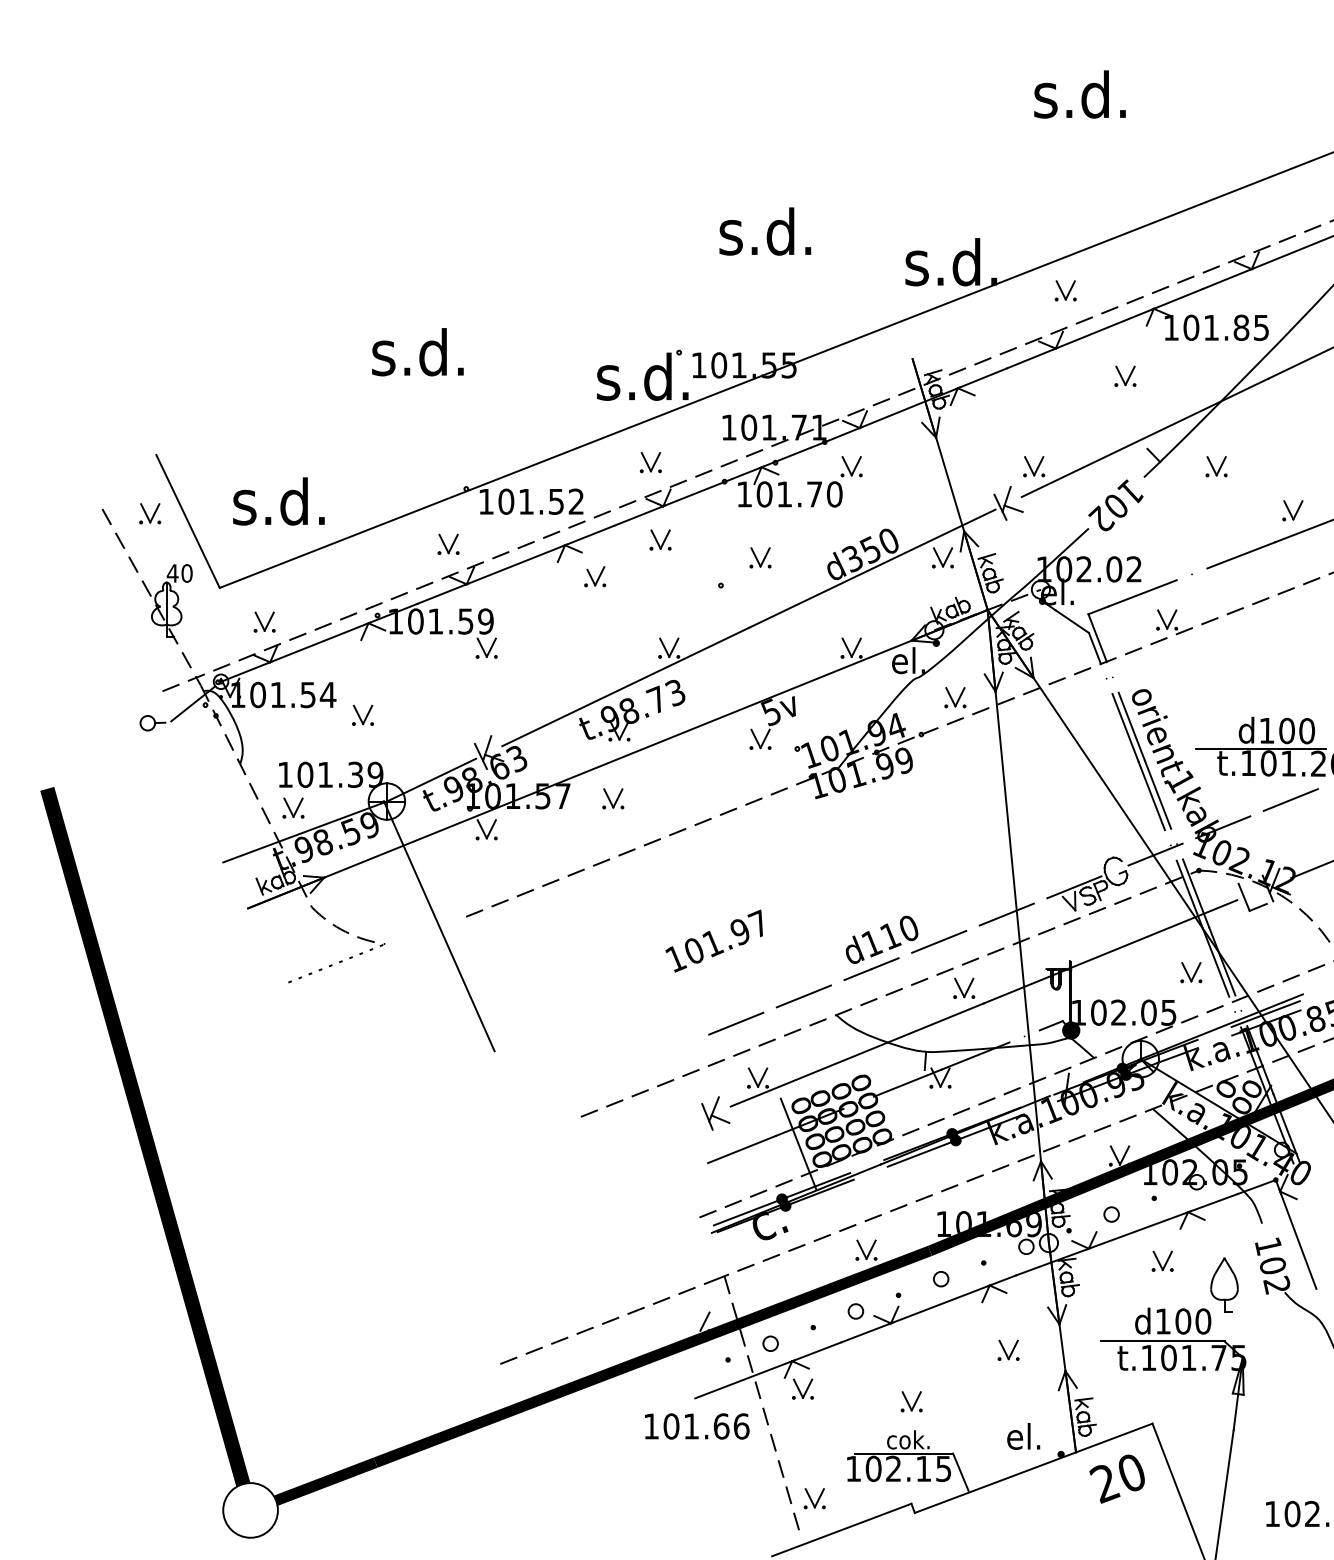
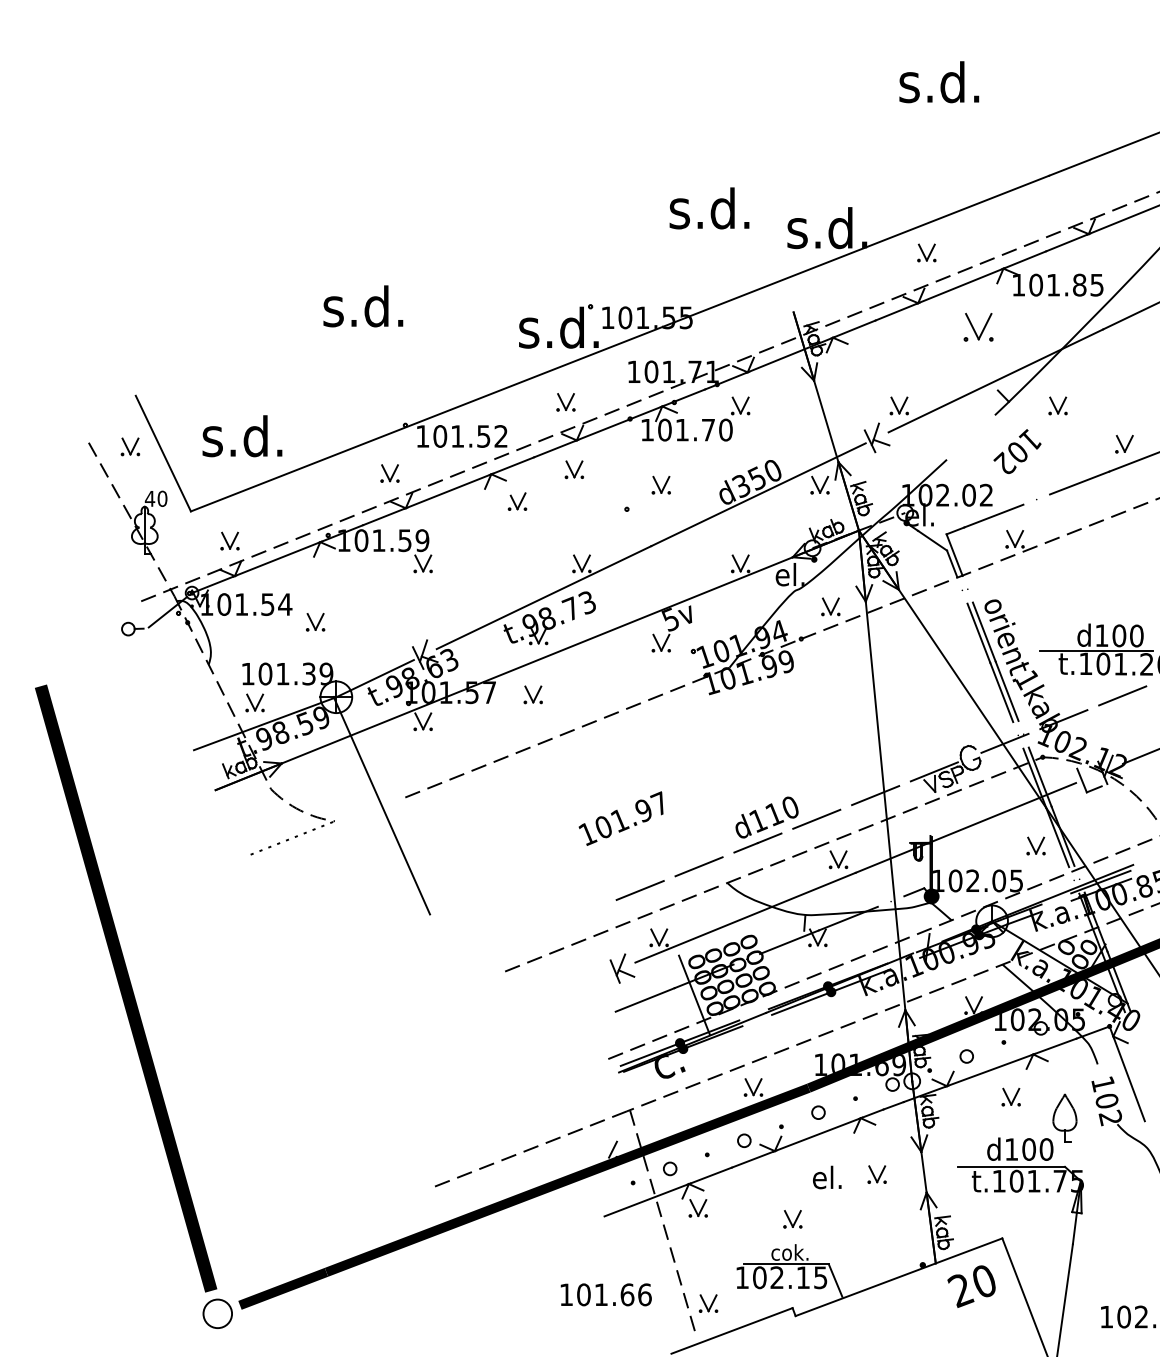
text: (765, 231) -> (709, 208), moved
part: (1125, 376) -> (978, 327), size x1.6
text: (1115, 505) -> (1017, 451), moved
text: (696, 1426) -> (605, 1294), moved
text: (1023, 1436) -> (827, 1177), moved
circle: (250, 1509) -> (217, 1313), size x0.6

